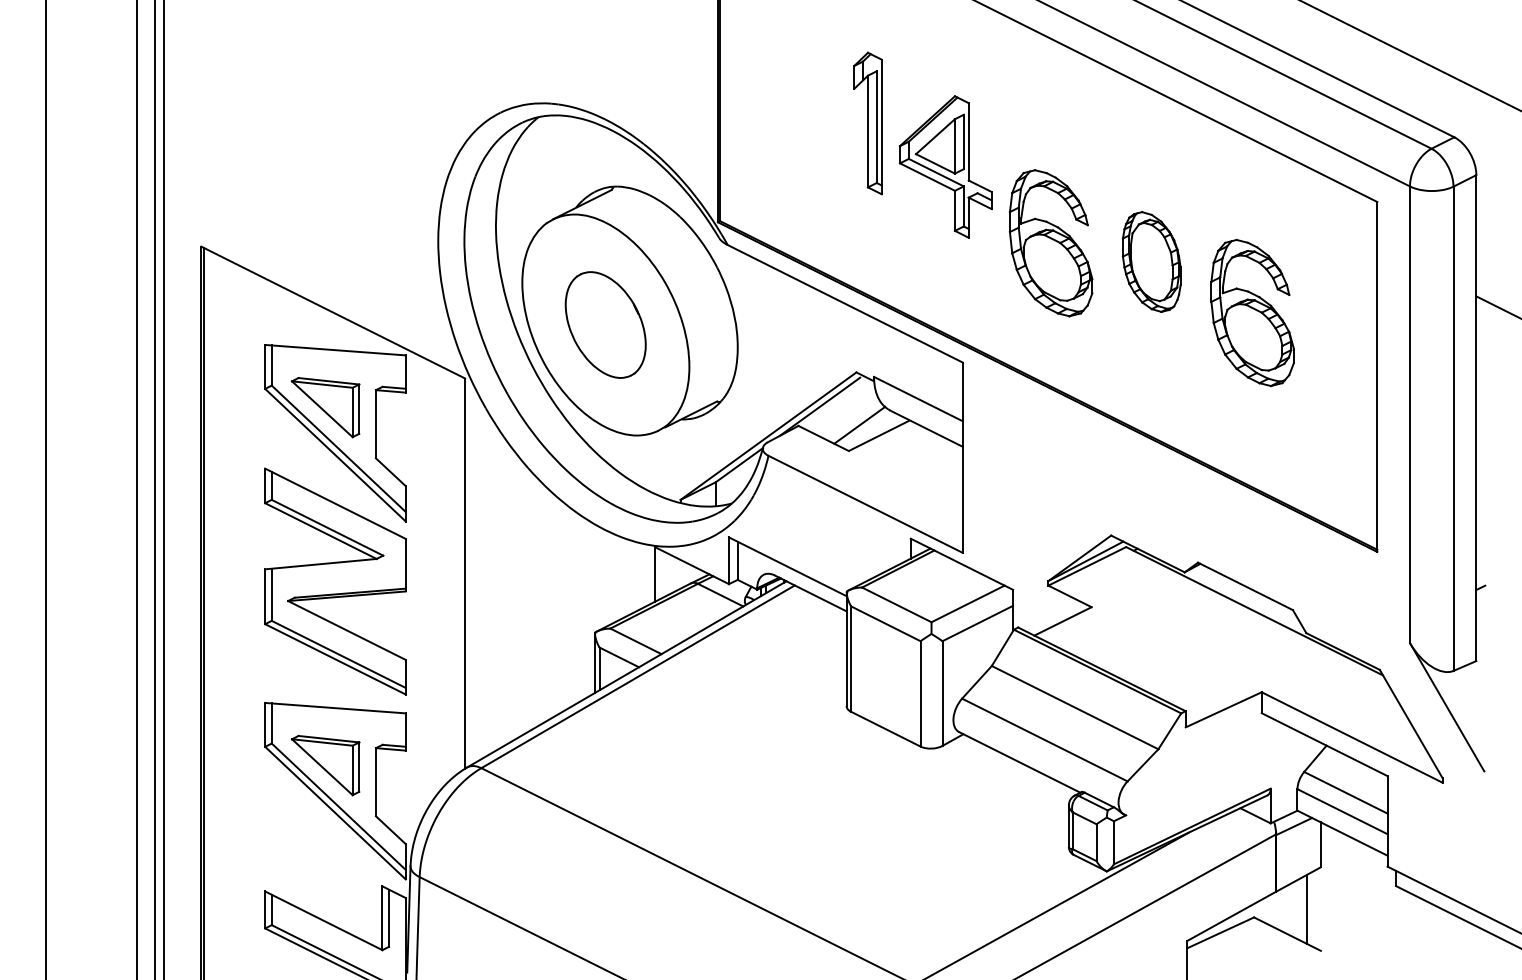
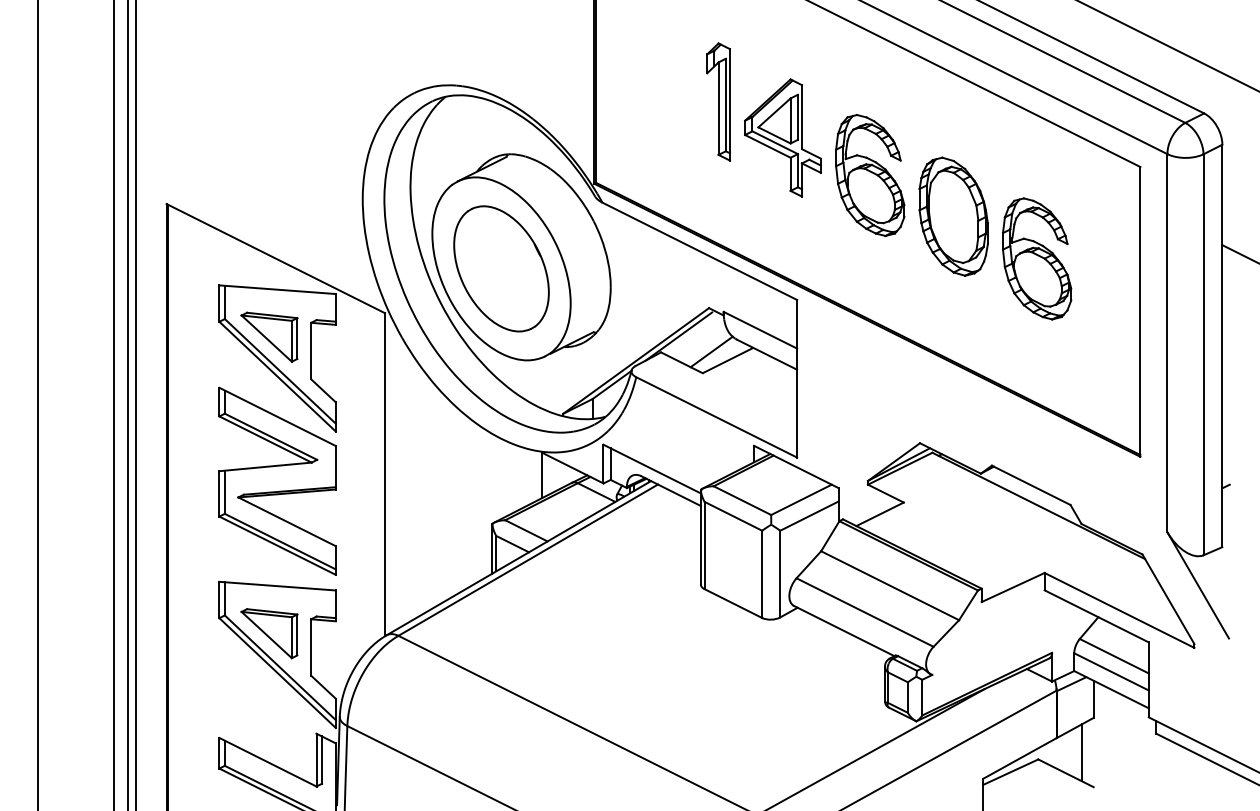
part: (1050, 243) -> (869, 175), moved
part: (1151, 261) -> (953, 216), size x1.43
part: (605, 324) -> (501, 268), size x1.43

